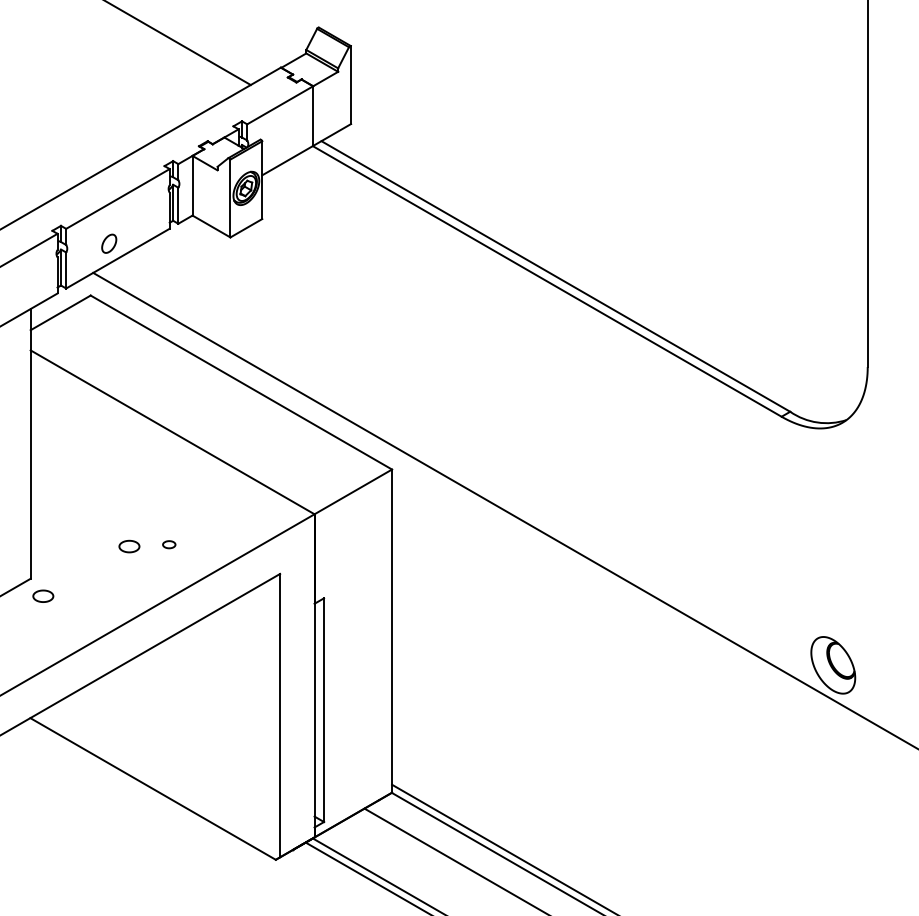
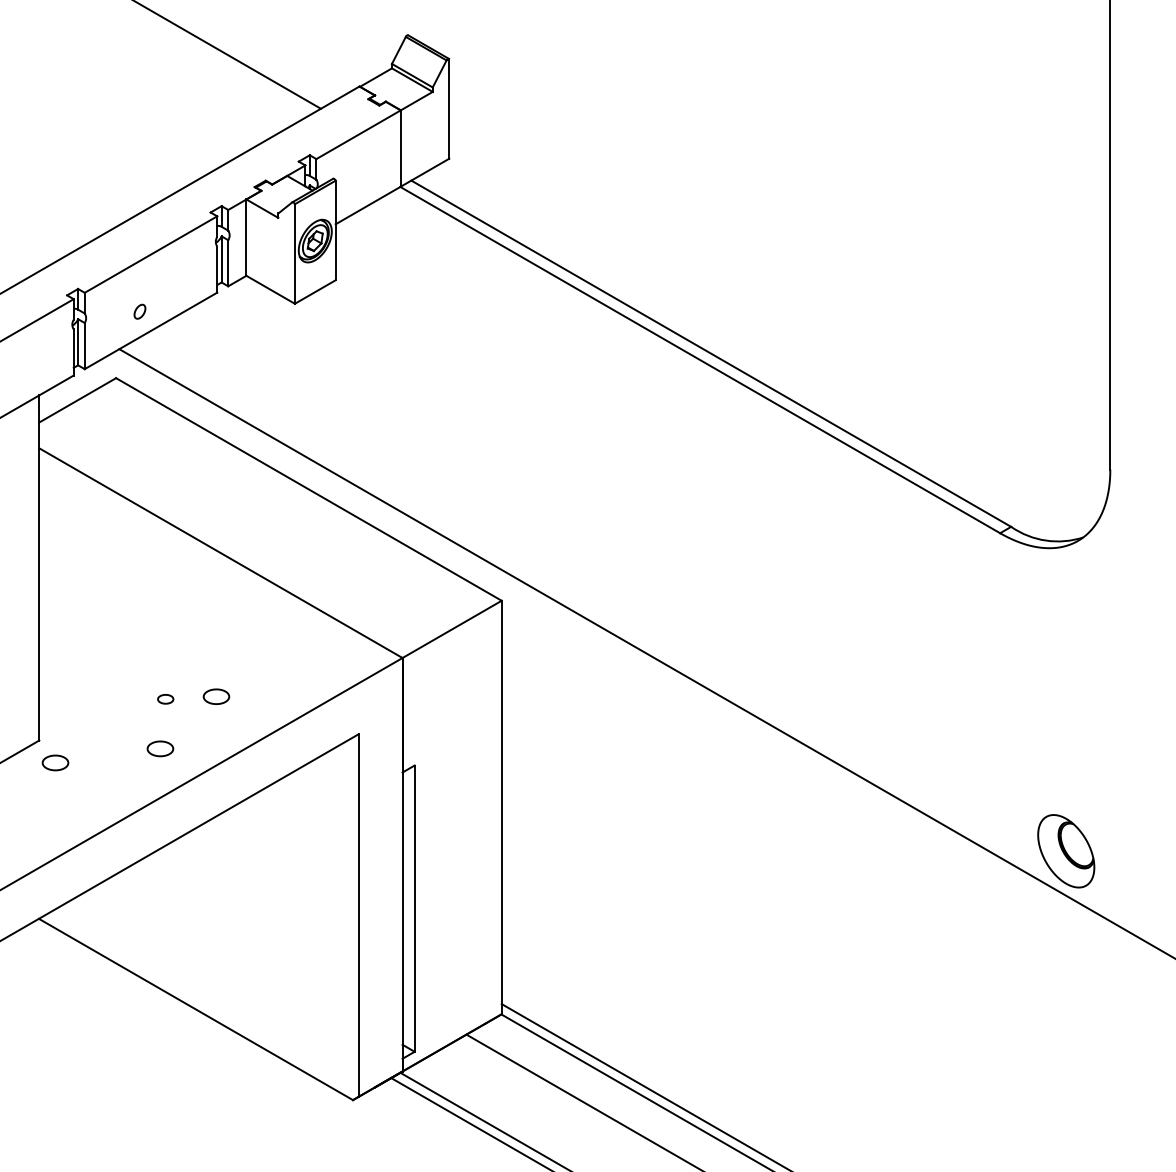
part: (109, 243) -> (140, 311), size x0.6
part: (169, 544) -> (216, 696), size x1.6
part: (129, 546) -> (165, 699), size x0.6
part: (125, 584) -> (160, 747), added

